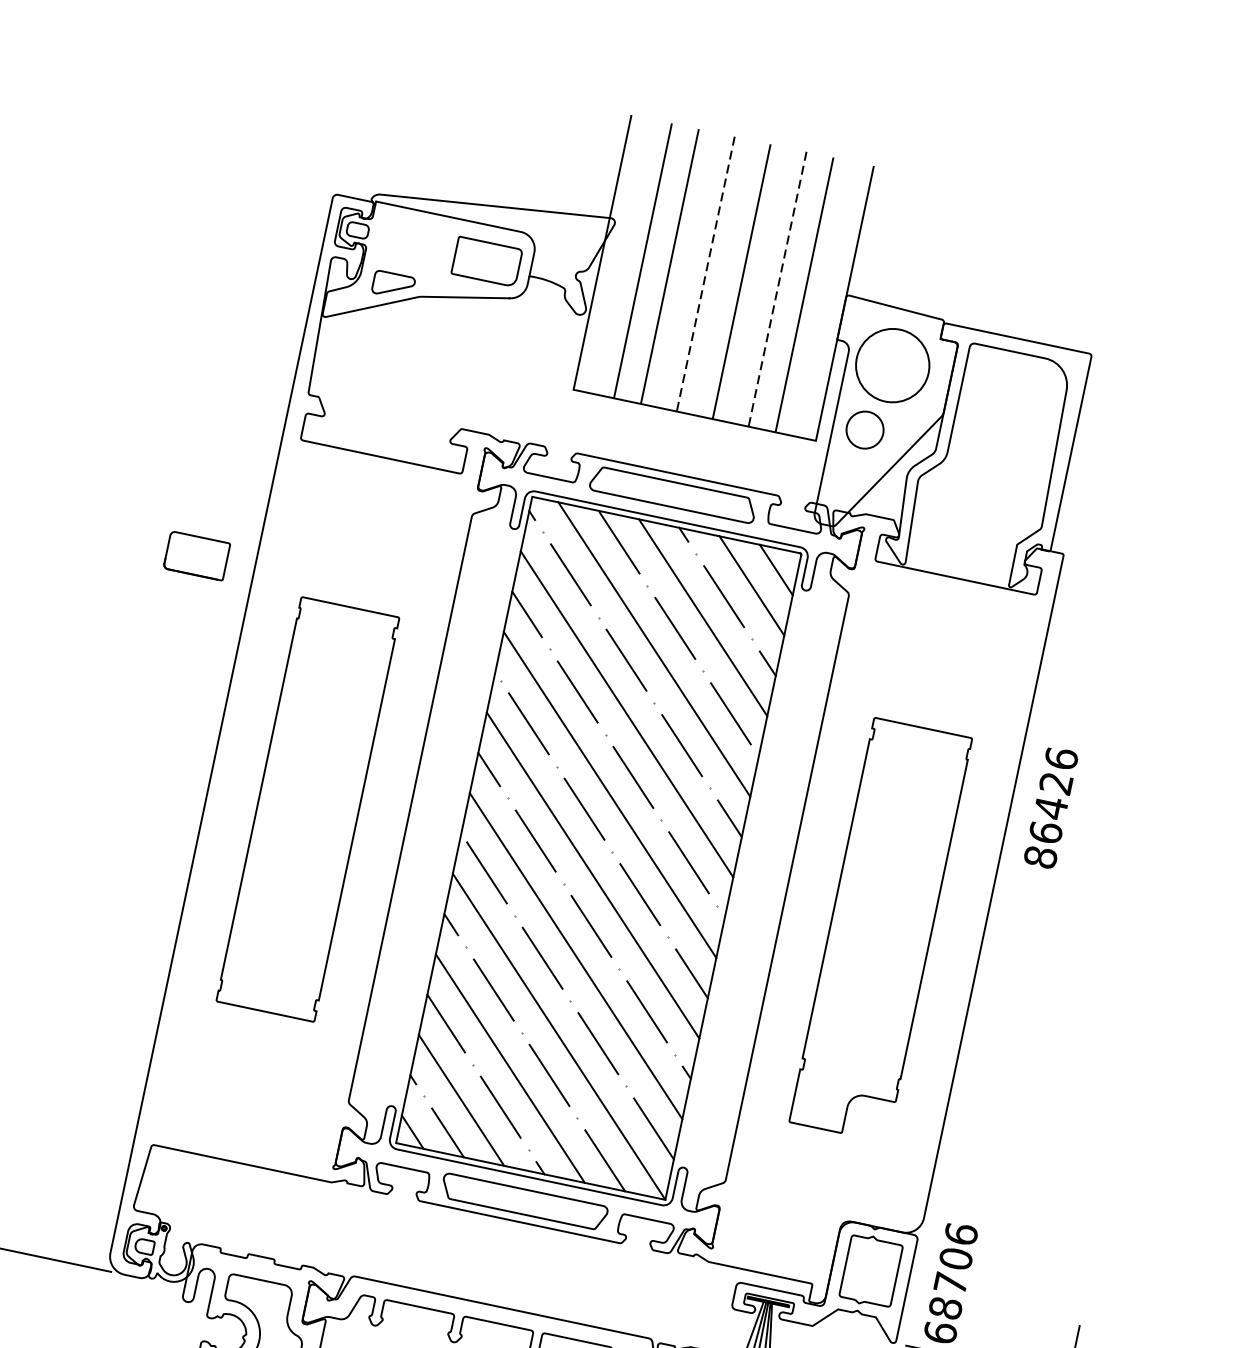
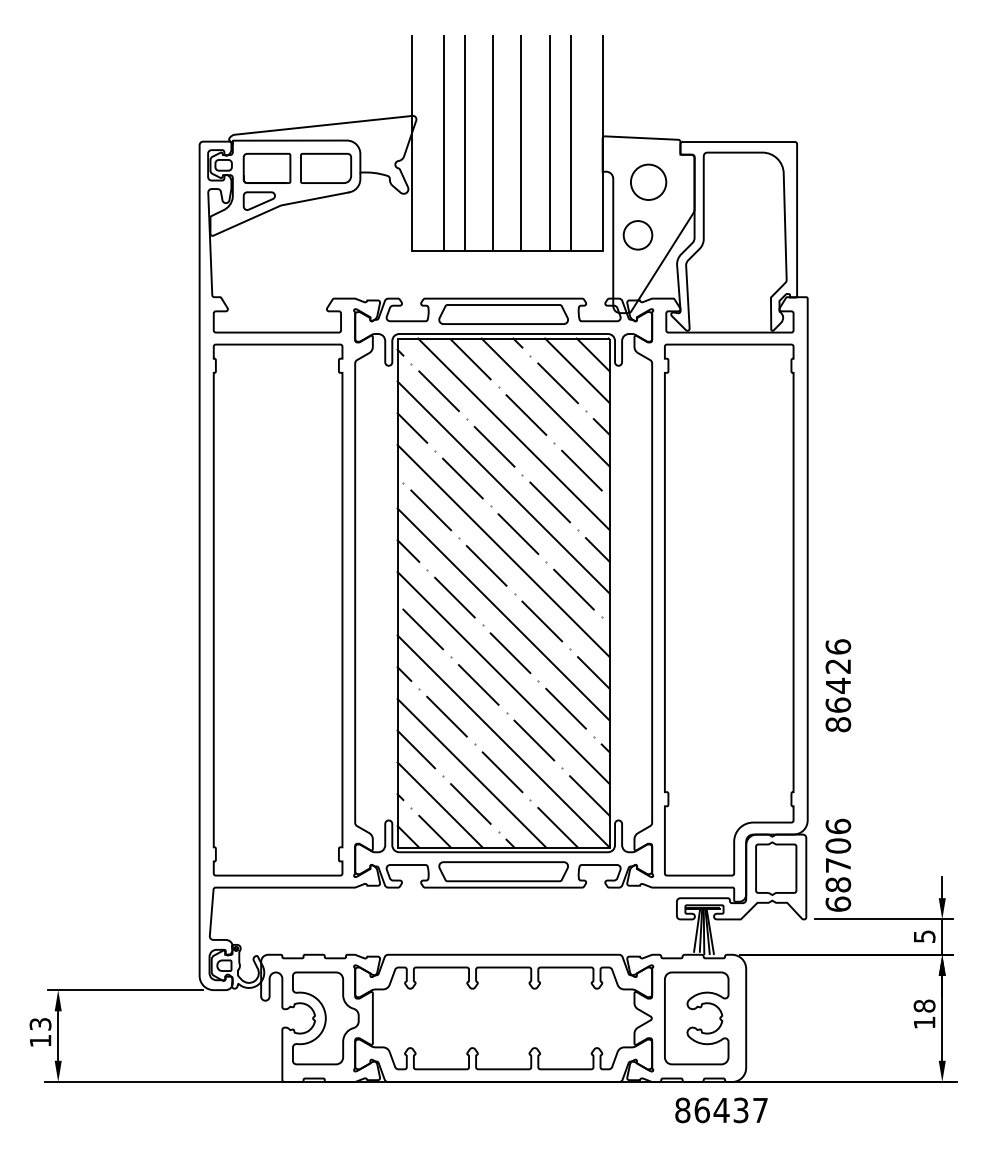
line: (706, 274) -> (493, 143), dashed -> solid
line: (777, 289) -> (549, 143), dashed -> solid
circle: (892, 365) -> (648, 182), size x0.62
part: (196, 554) -> (266, 167), moved
text: (1051, 807) -> (838, 685), moved
part: (307, 808) -> (277, 609), size x1.67
part: (881, 929) -> (729, 609), size x1.67

